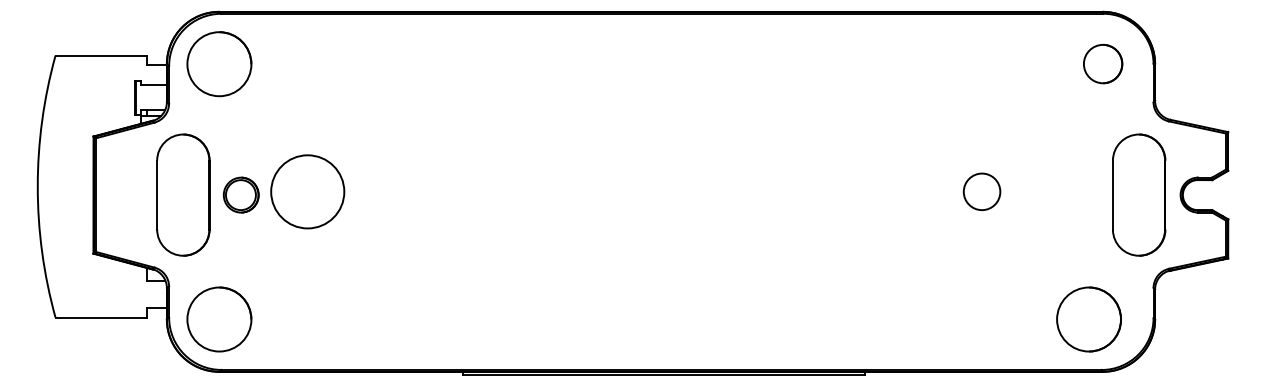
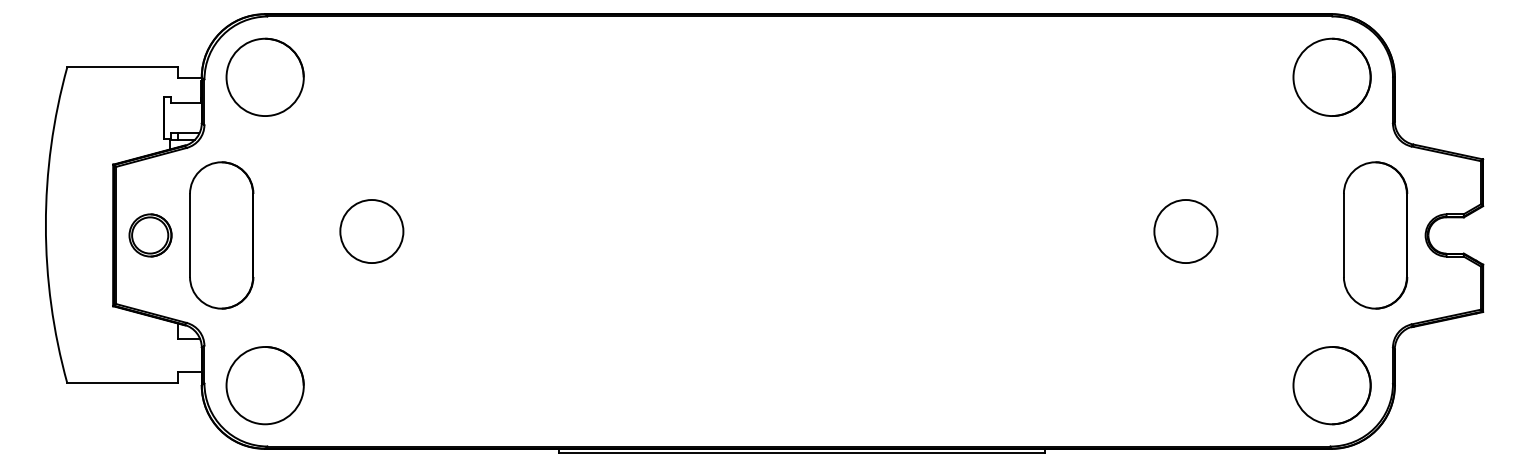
circle: (1102, 63) -> (1331, 76), size x1.67
circle: (307, 191) -> (371, 231), size x0.71
circle: (981, 191) -> (1185, 231), size x1.43
part: (241, 195) -> (150, 235), moved
circle: (1088, 319) -> (1331, 385), moved

